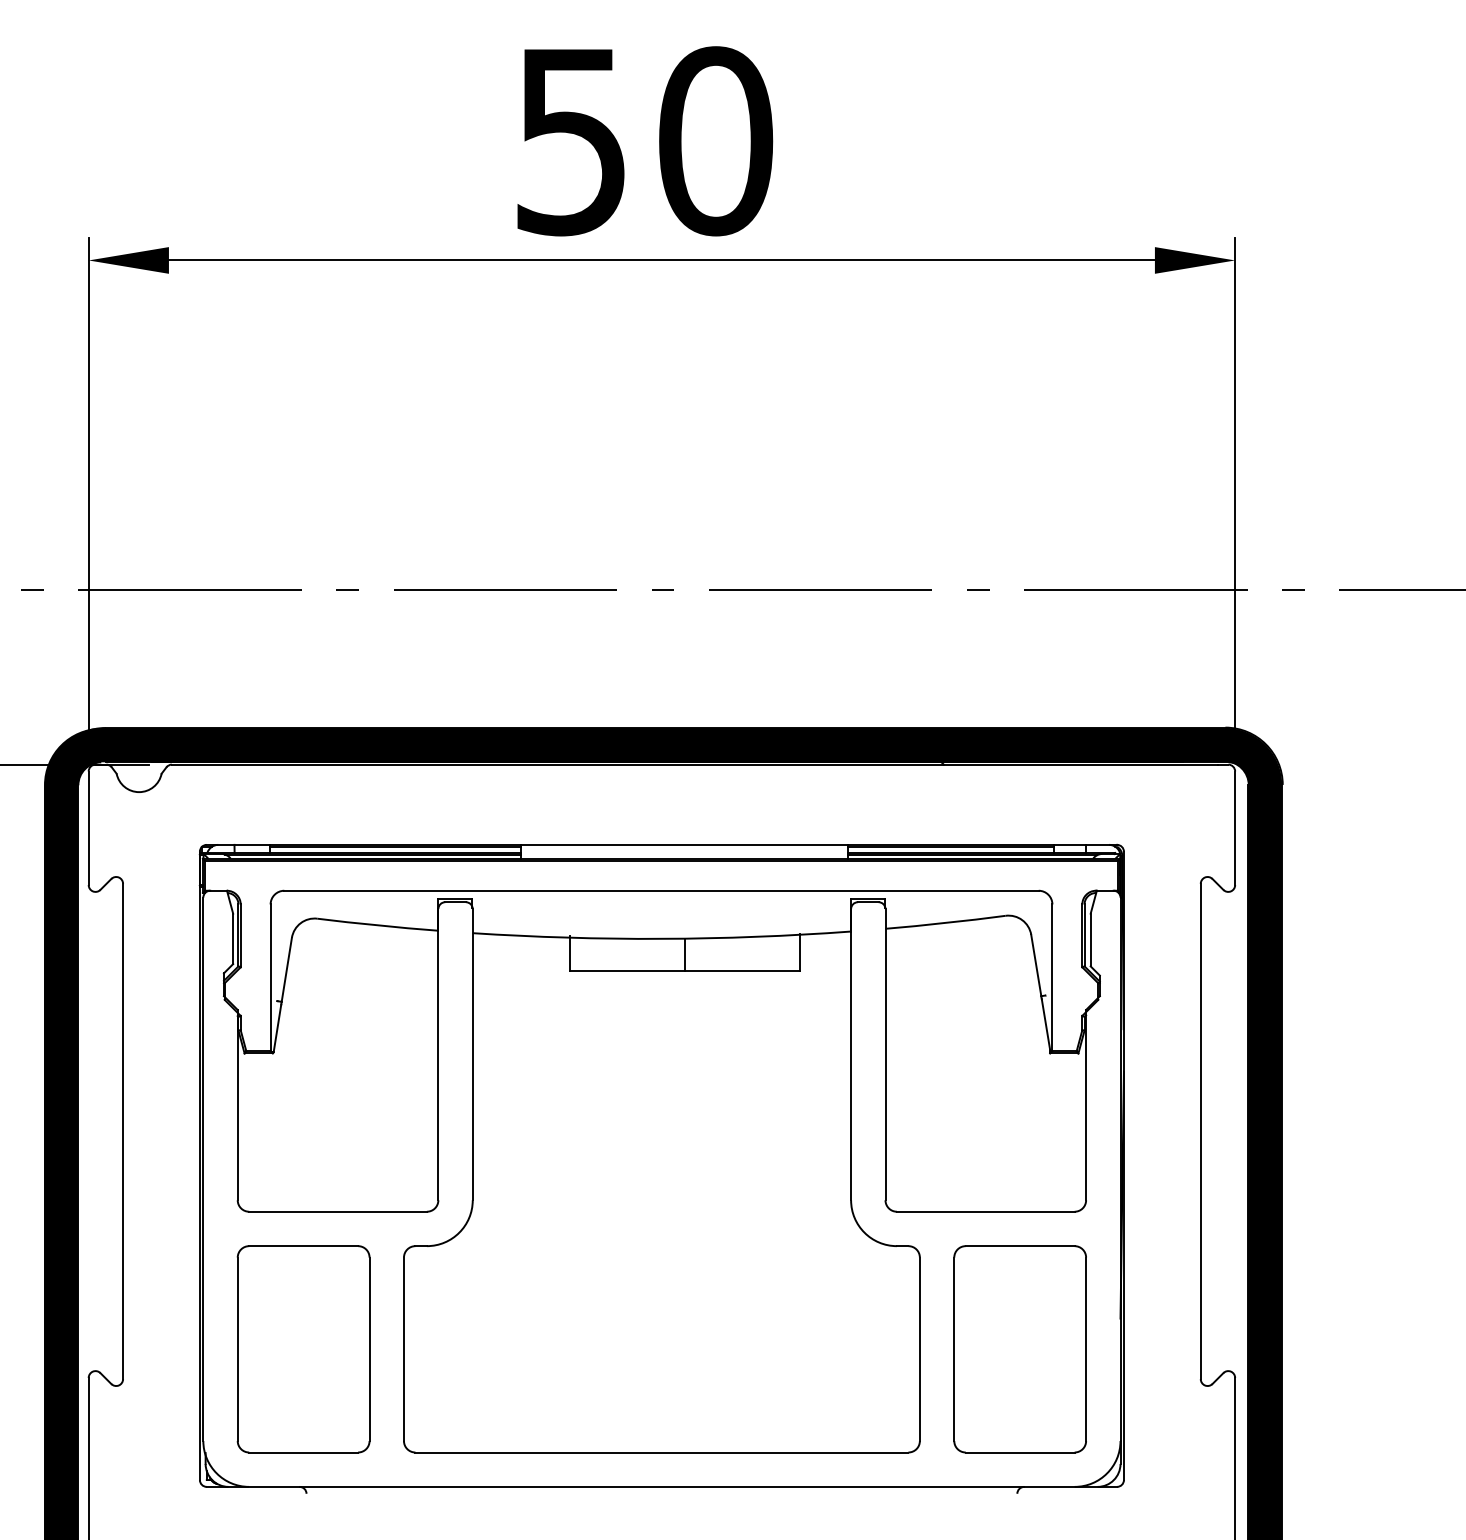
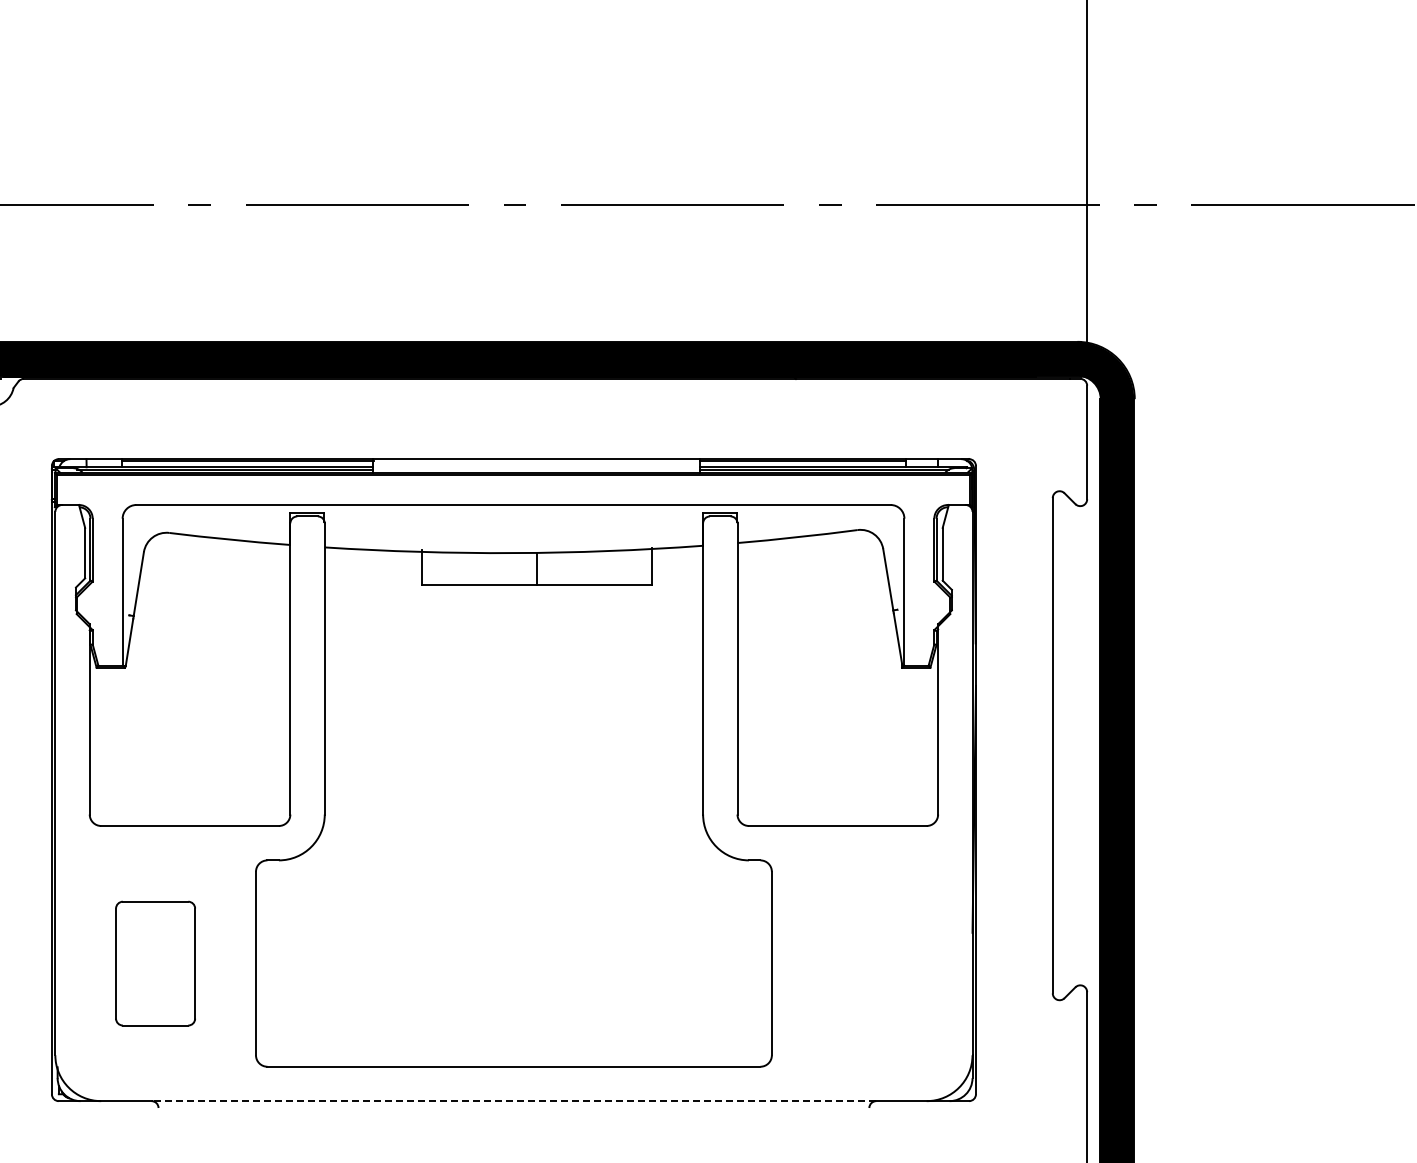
part: (303, 1349) -> (155, 963), size x0.6
part: (1019, 1349) -> (871, 963), removed
line: (661, 1486) -> (513, 1100), solid -> dashed

